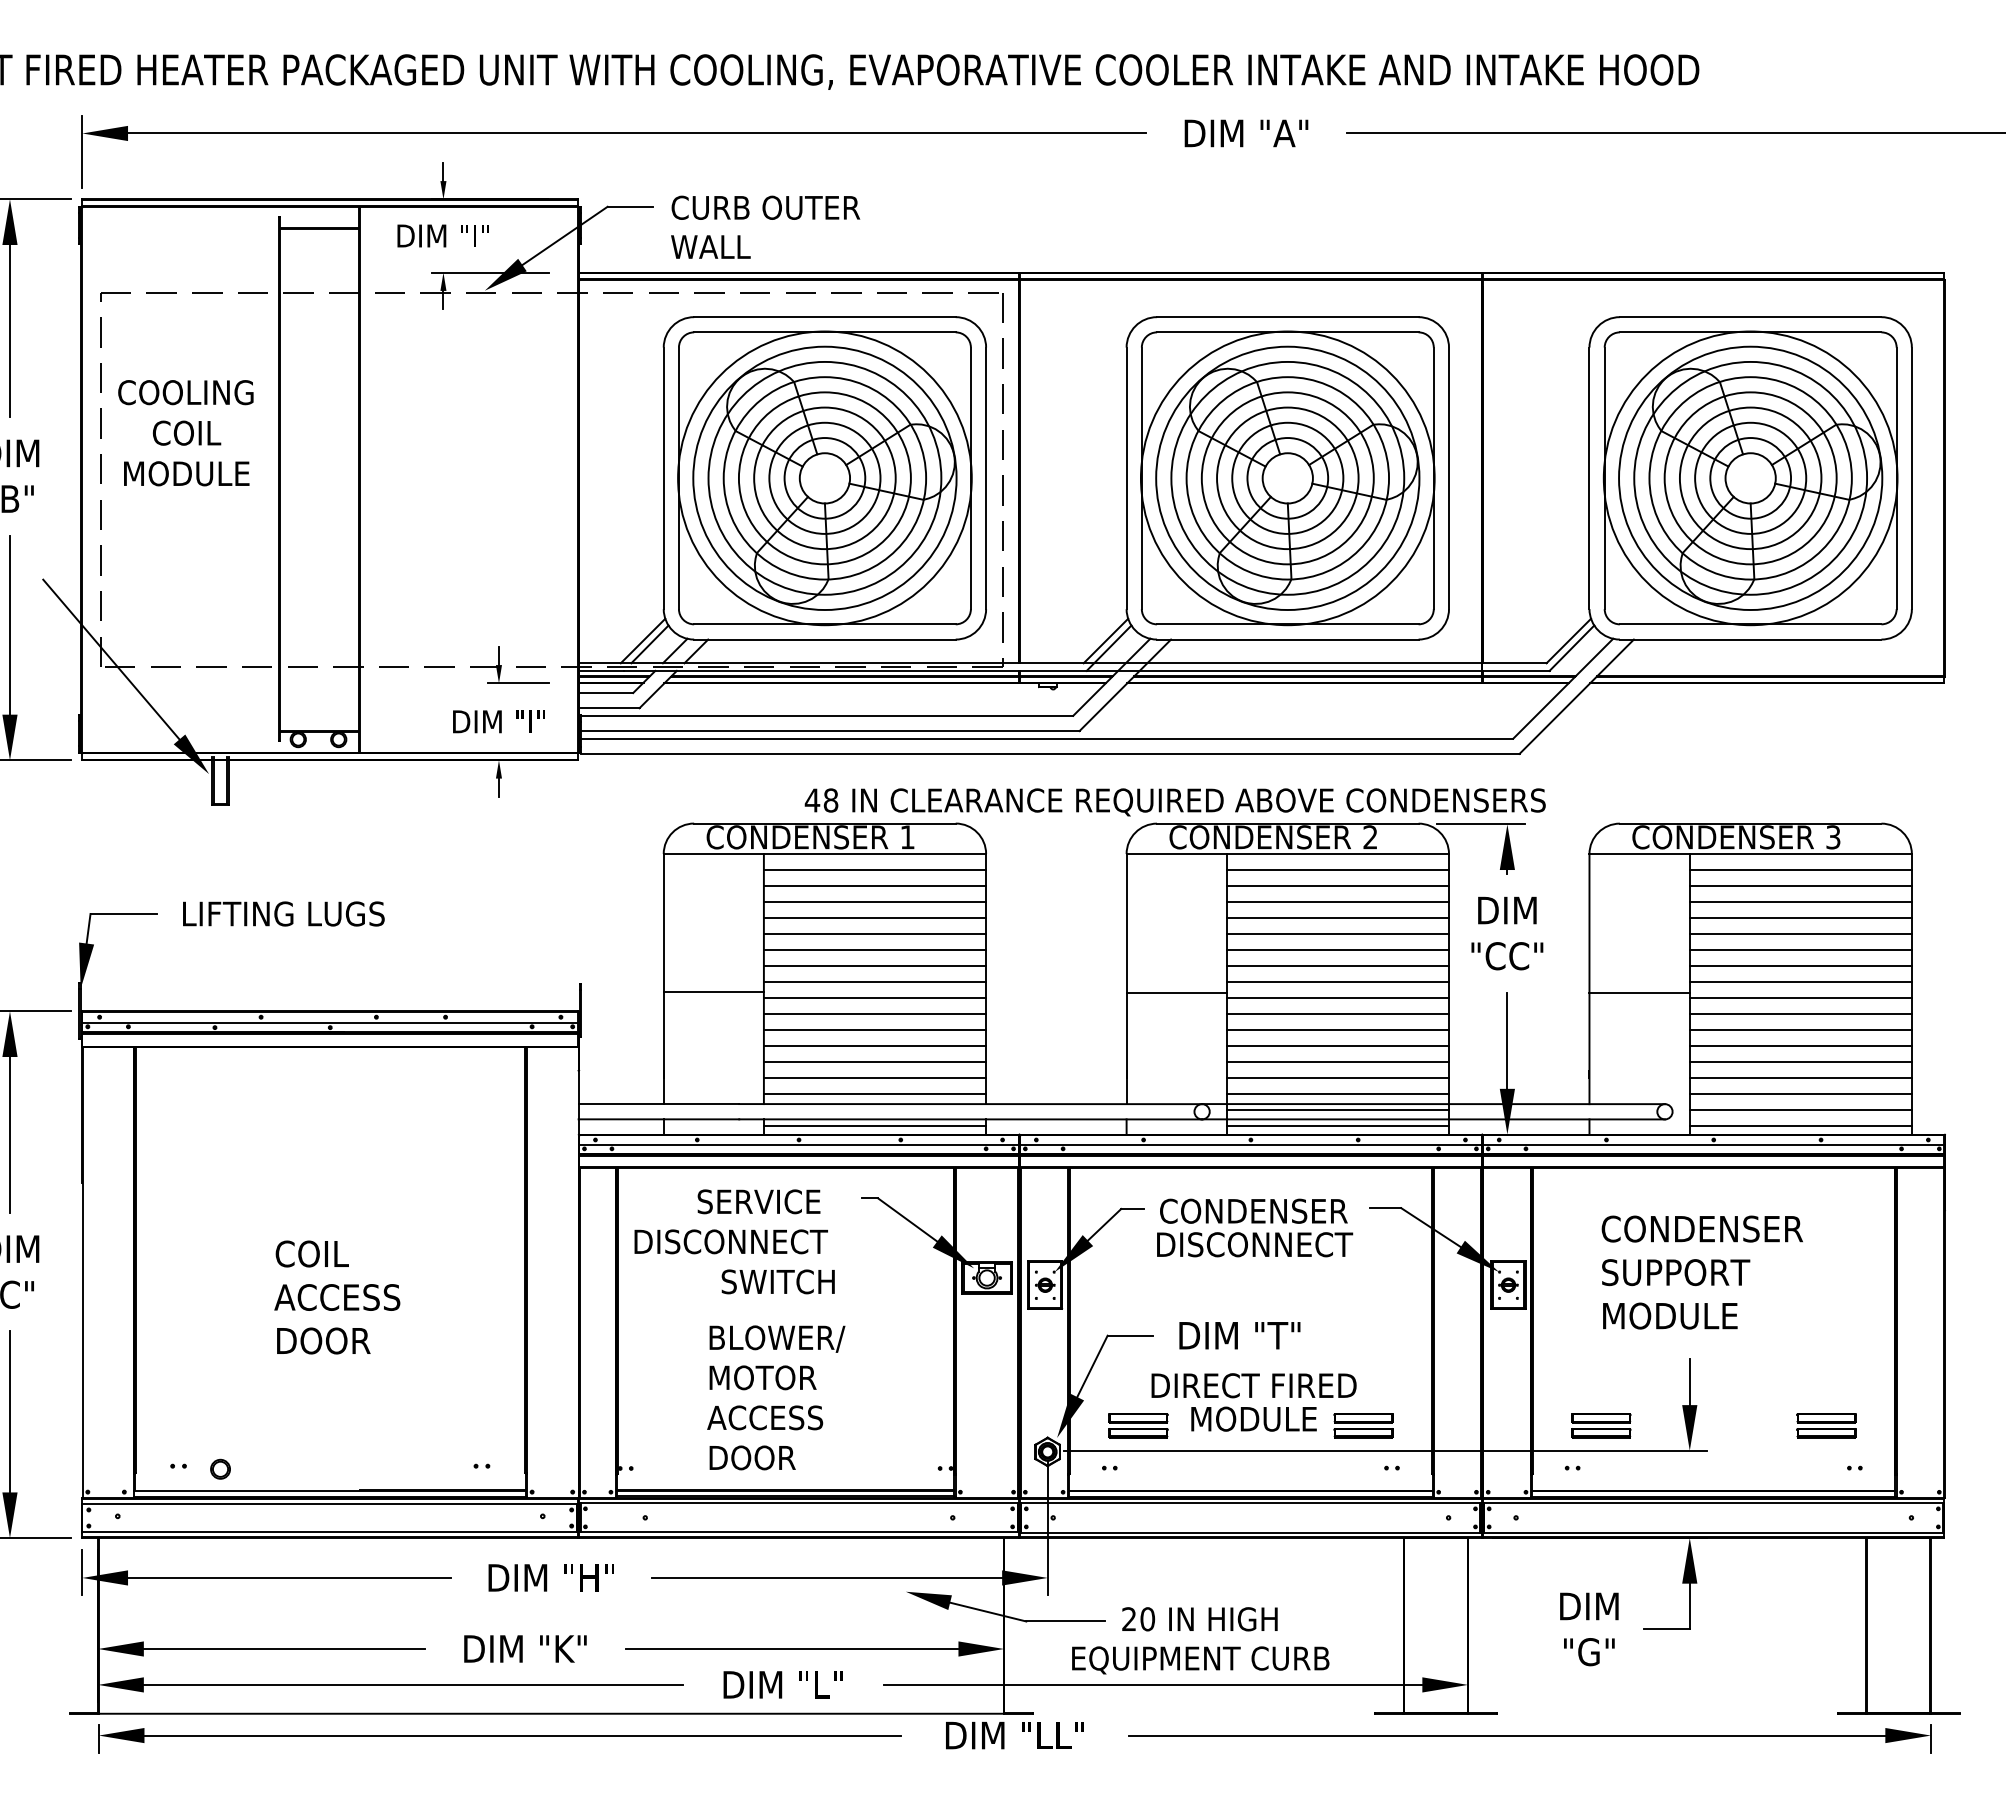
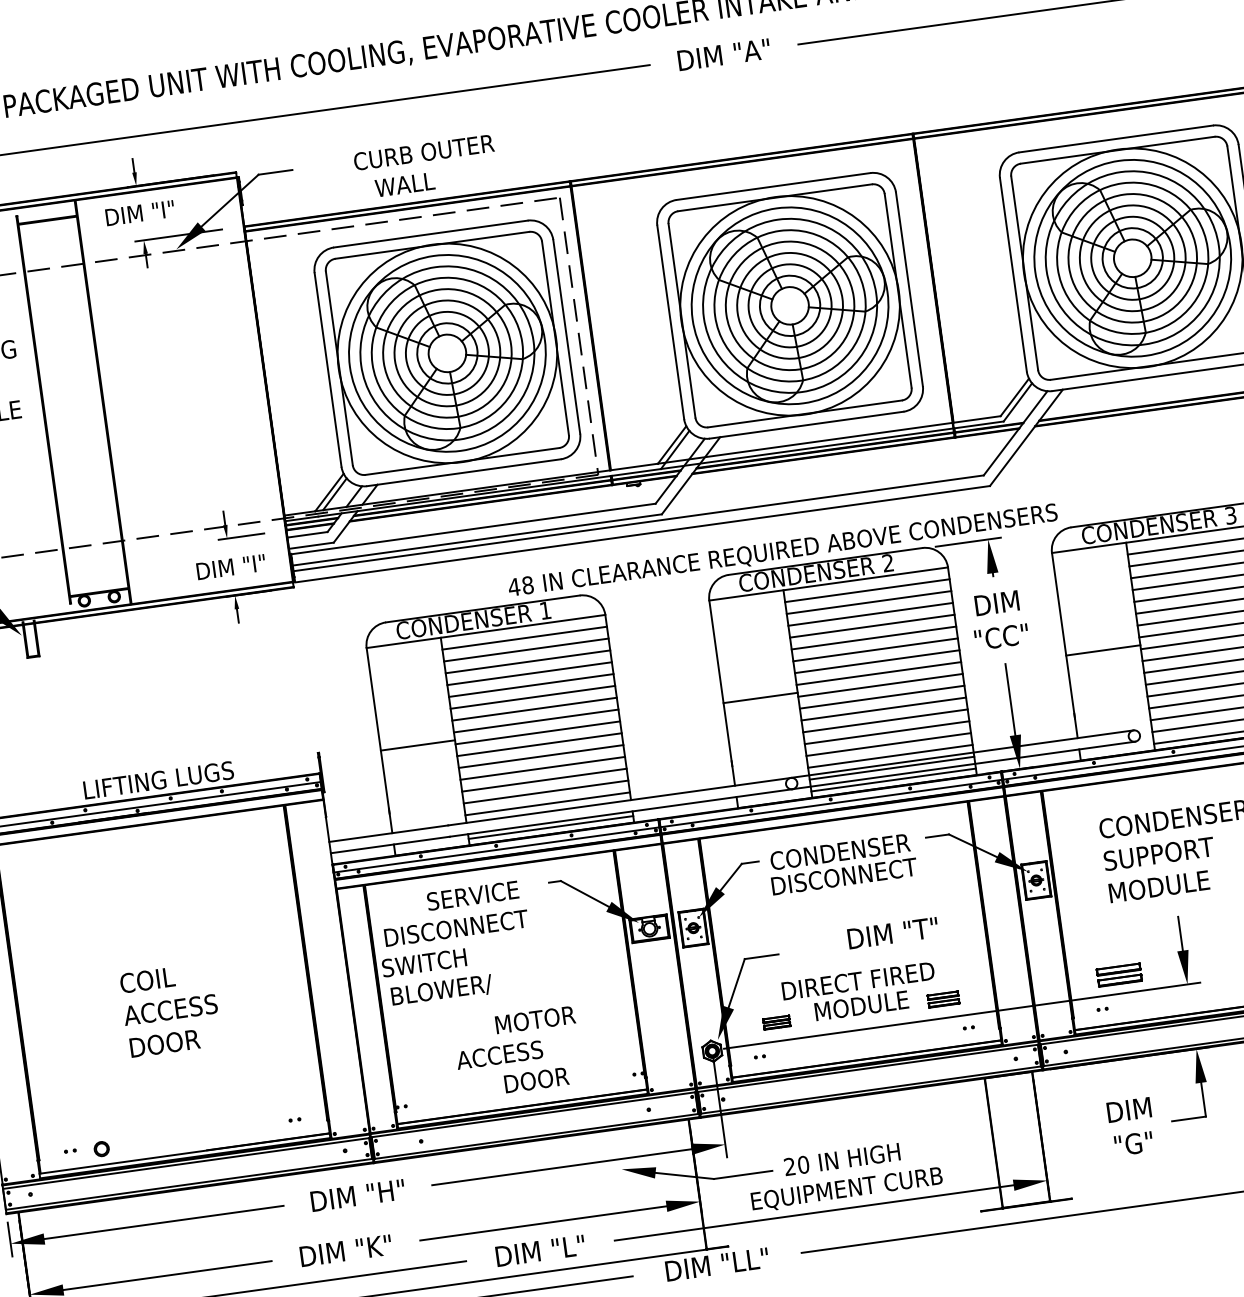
text: (765, 207) -> (423, 152), moved
text: (710, 246) -> (404, 184), moved
text: (1174, 802) -> (782, 551), moved
text: (283, 913) -> (158, 779), moved
text: (777, 1281) -> (423, 962), moved
text: (1239, 1335) -> (892, 933), moved
text: (777, 1338) -> (441, 990), moved
text: (762, 1377) -> (535, 1019), moved
part: (1138, 1425) -> (776, 1022), size x0.6
part: (1363, 1425) -> (943, 999), size x0.7
text: (752, 1457) -> (536, 1079), moved

